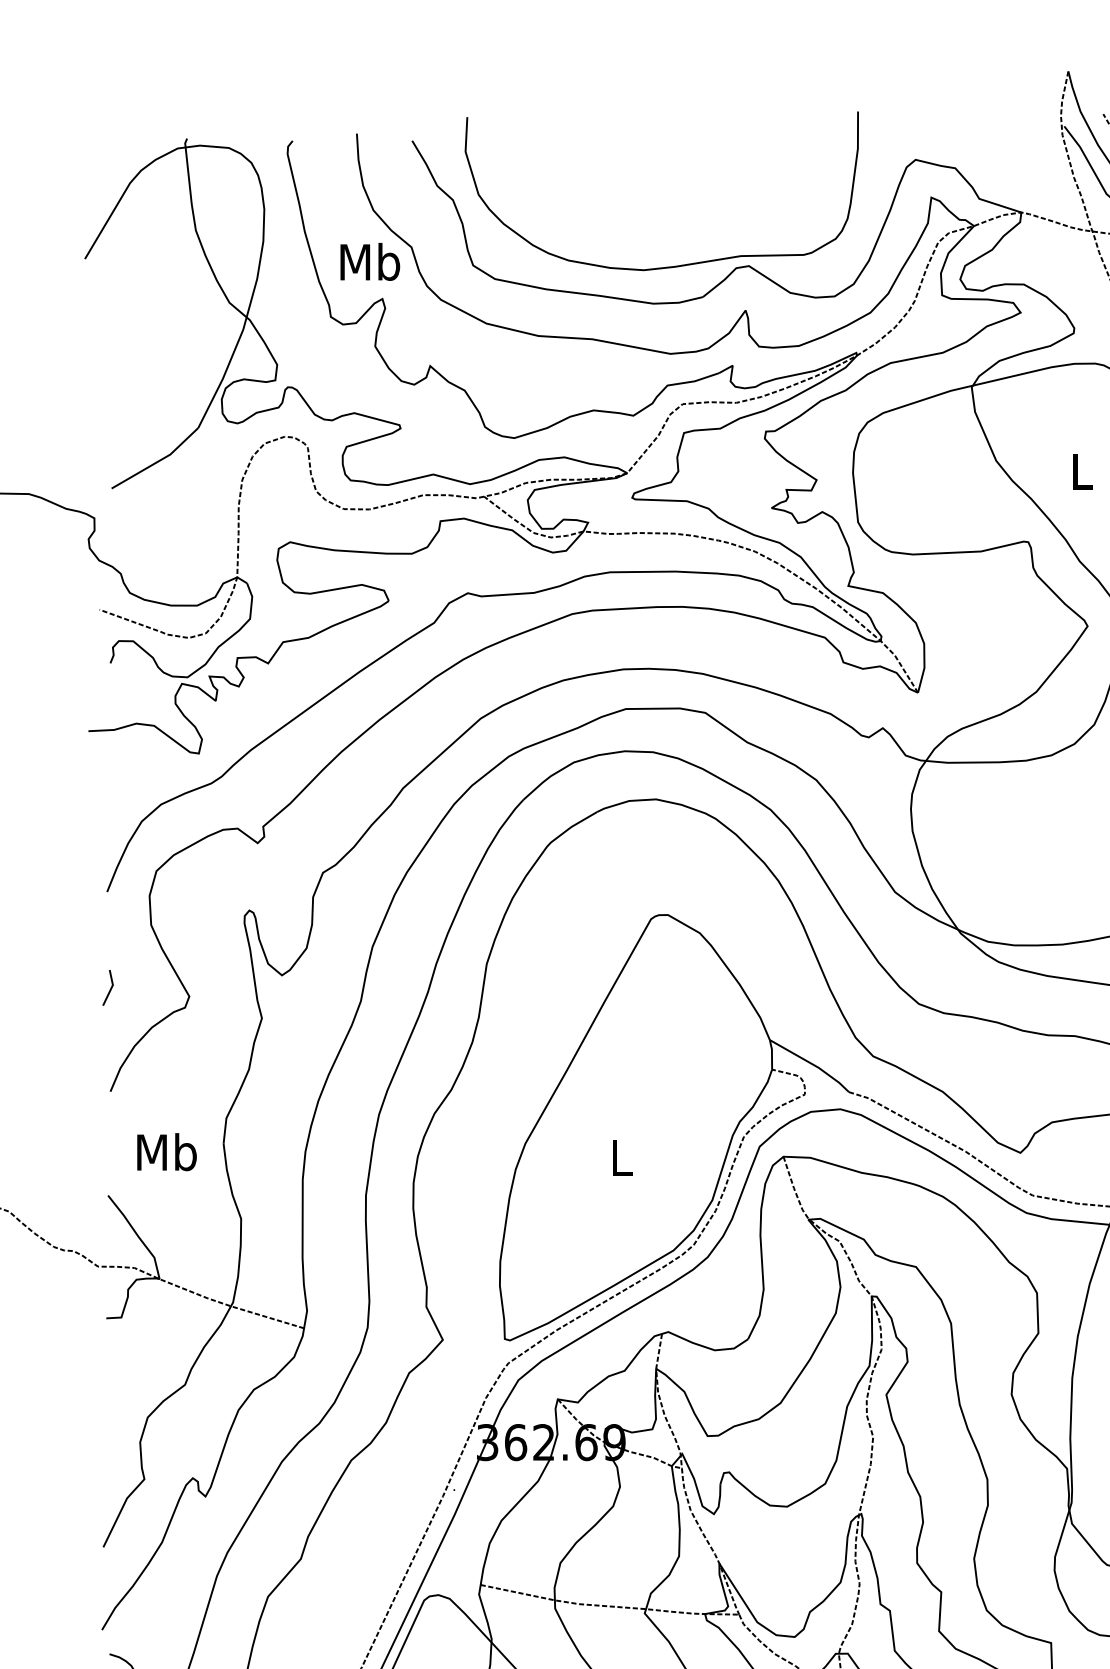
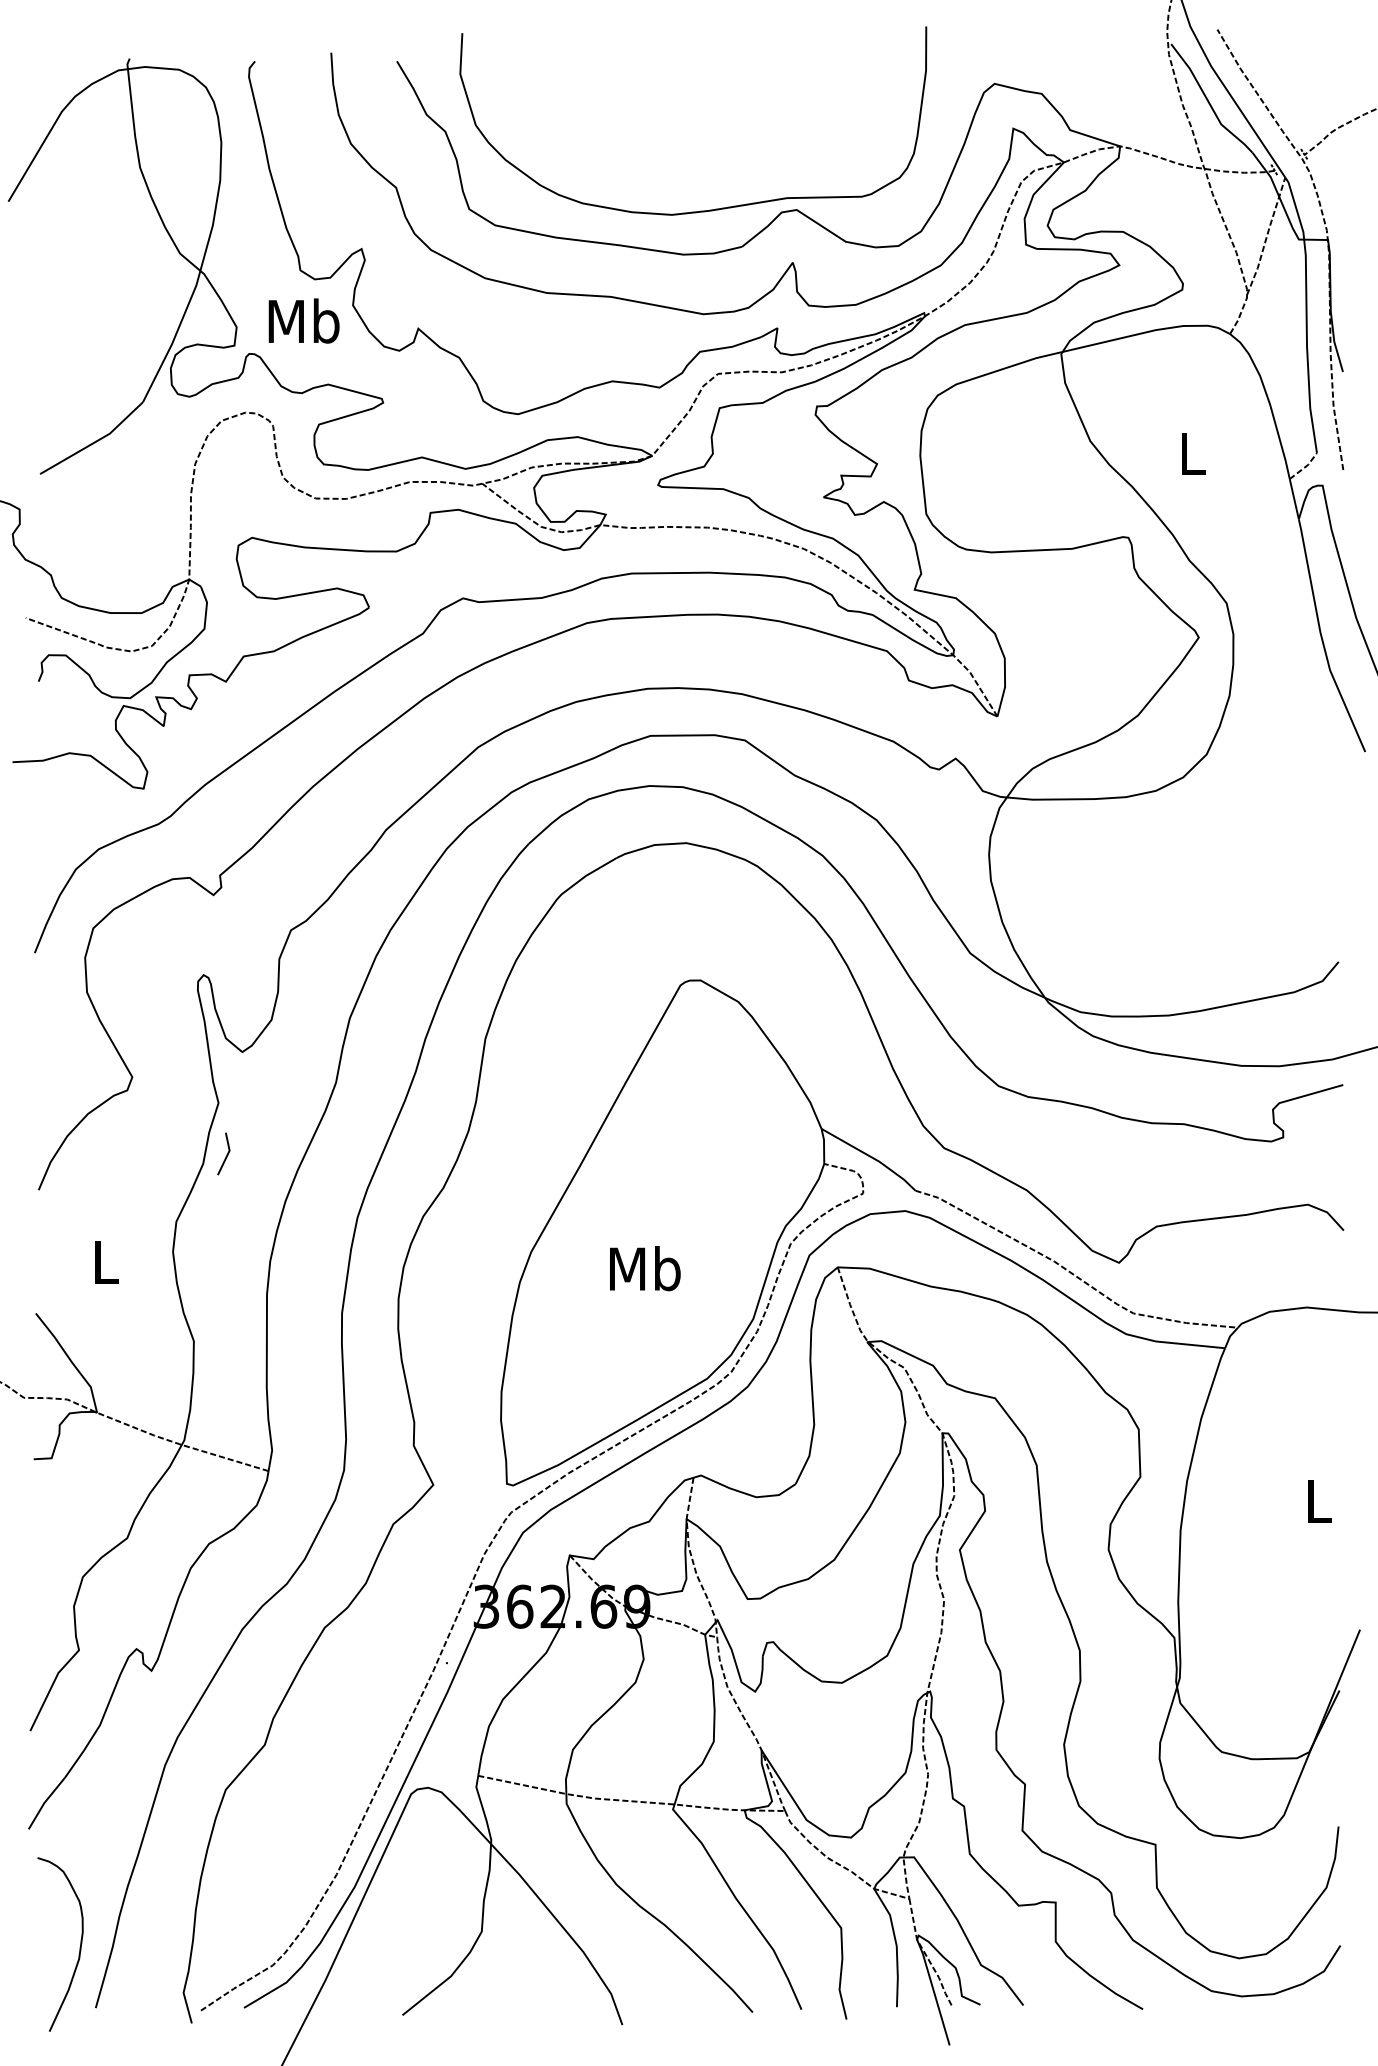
text: (369, 261) -> (303, 320), moved
line: (110, 988) -> (226, 1154), moved
text: (166, 1151) -> (105, 1261), Mb -> L
text: (621, 1157) -> (645, 1268), L -> Mb

